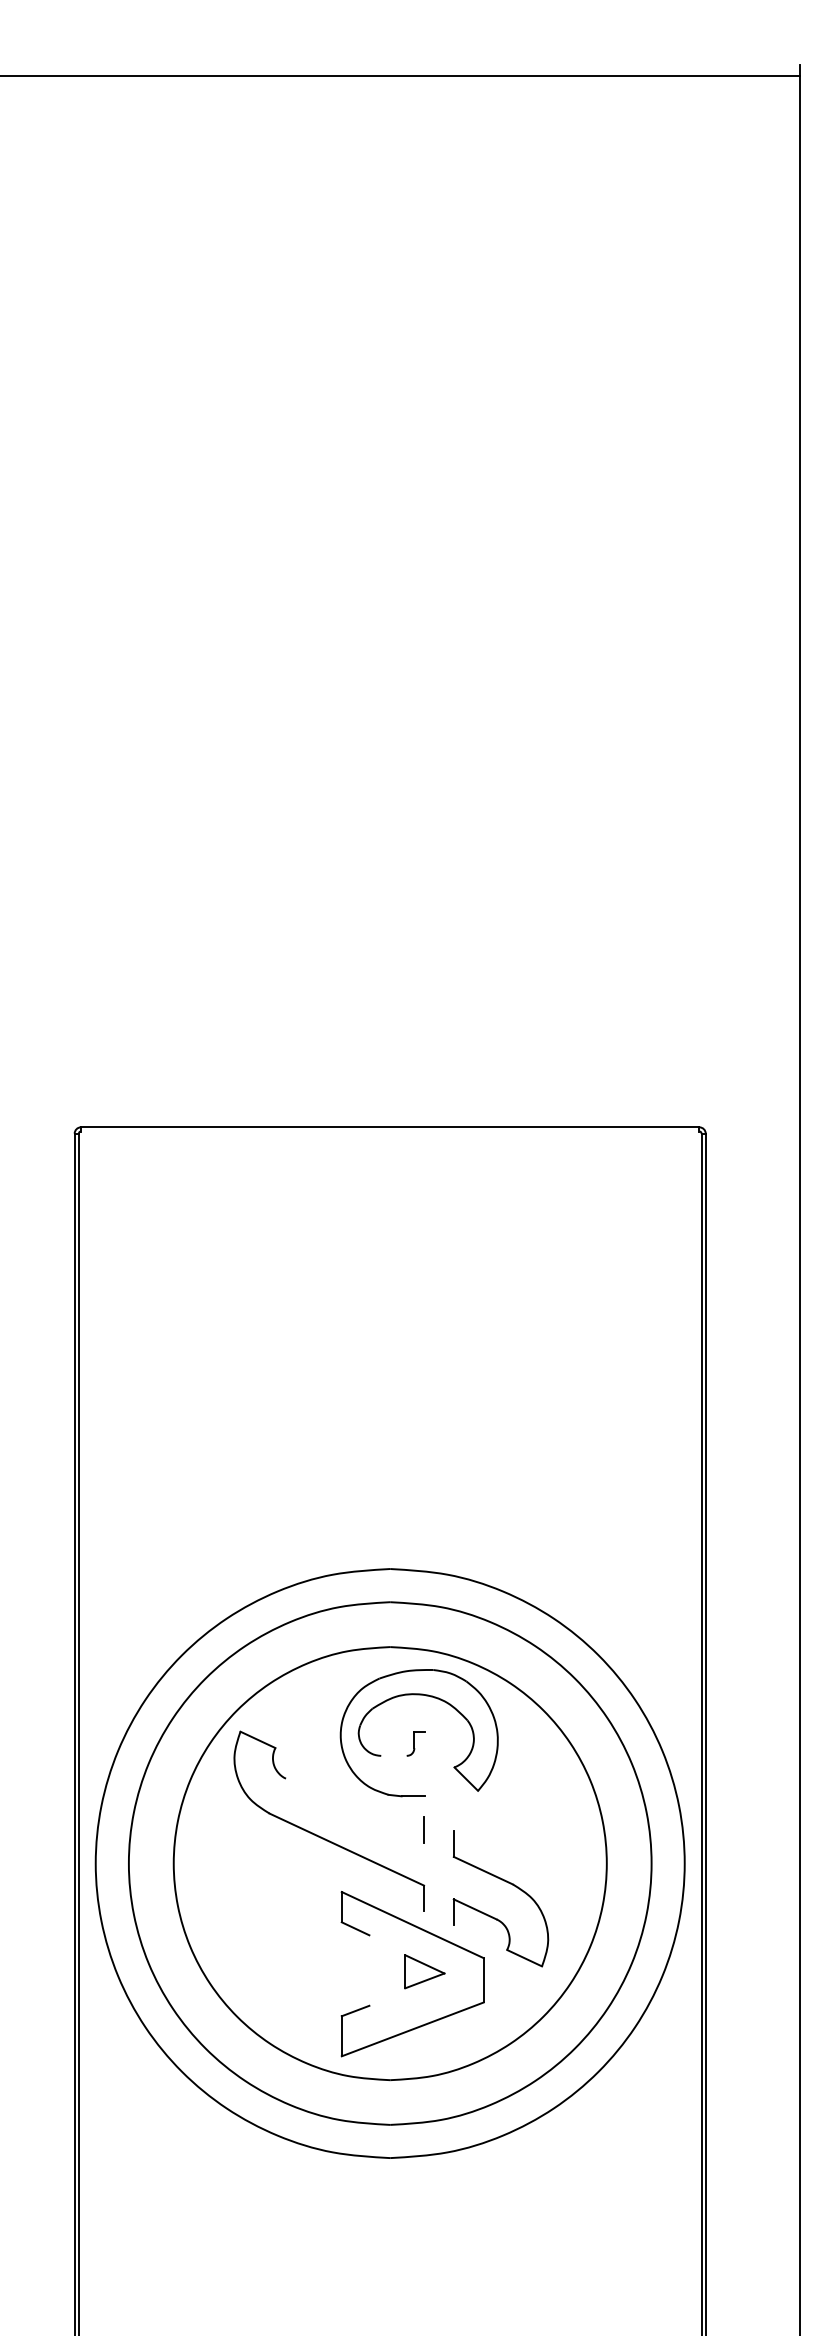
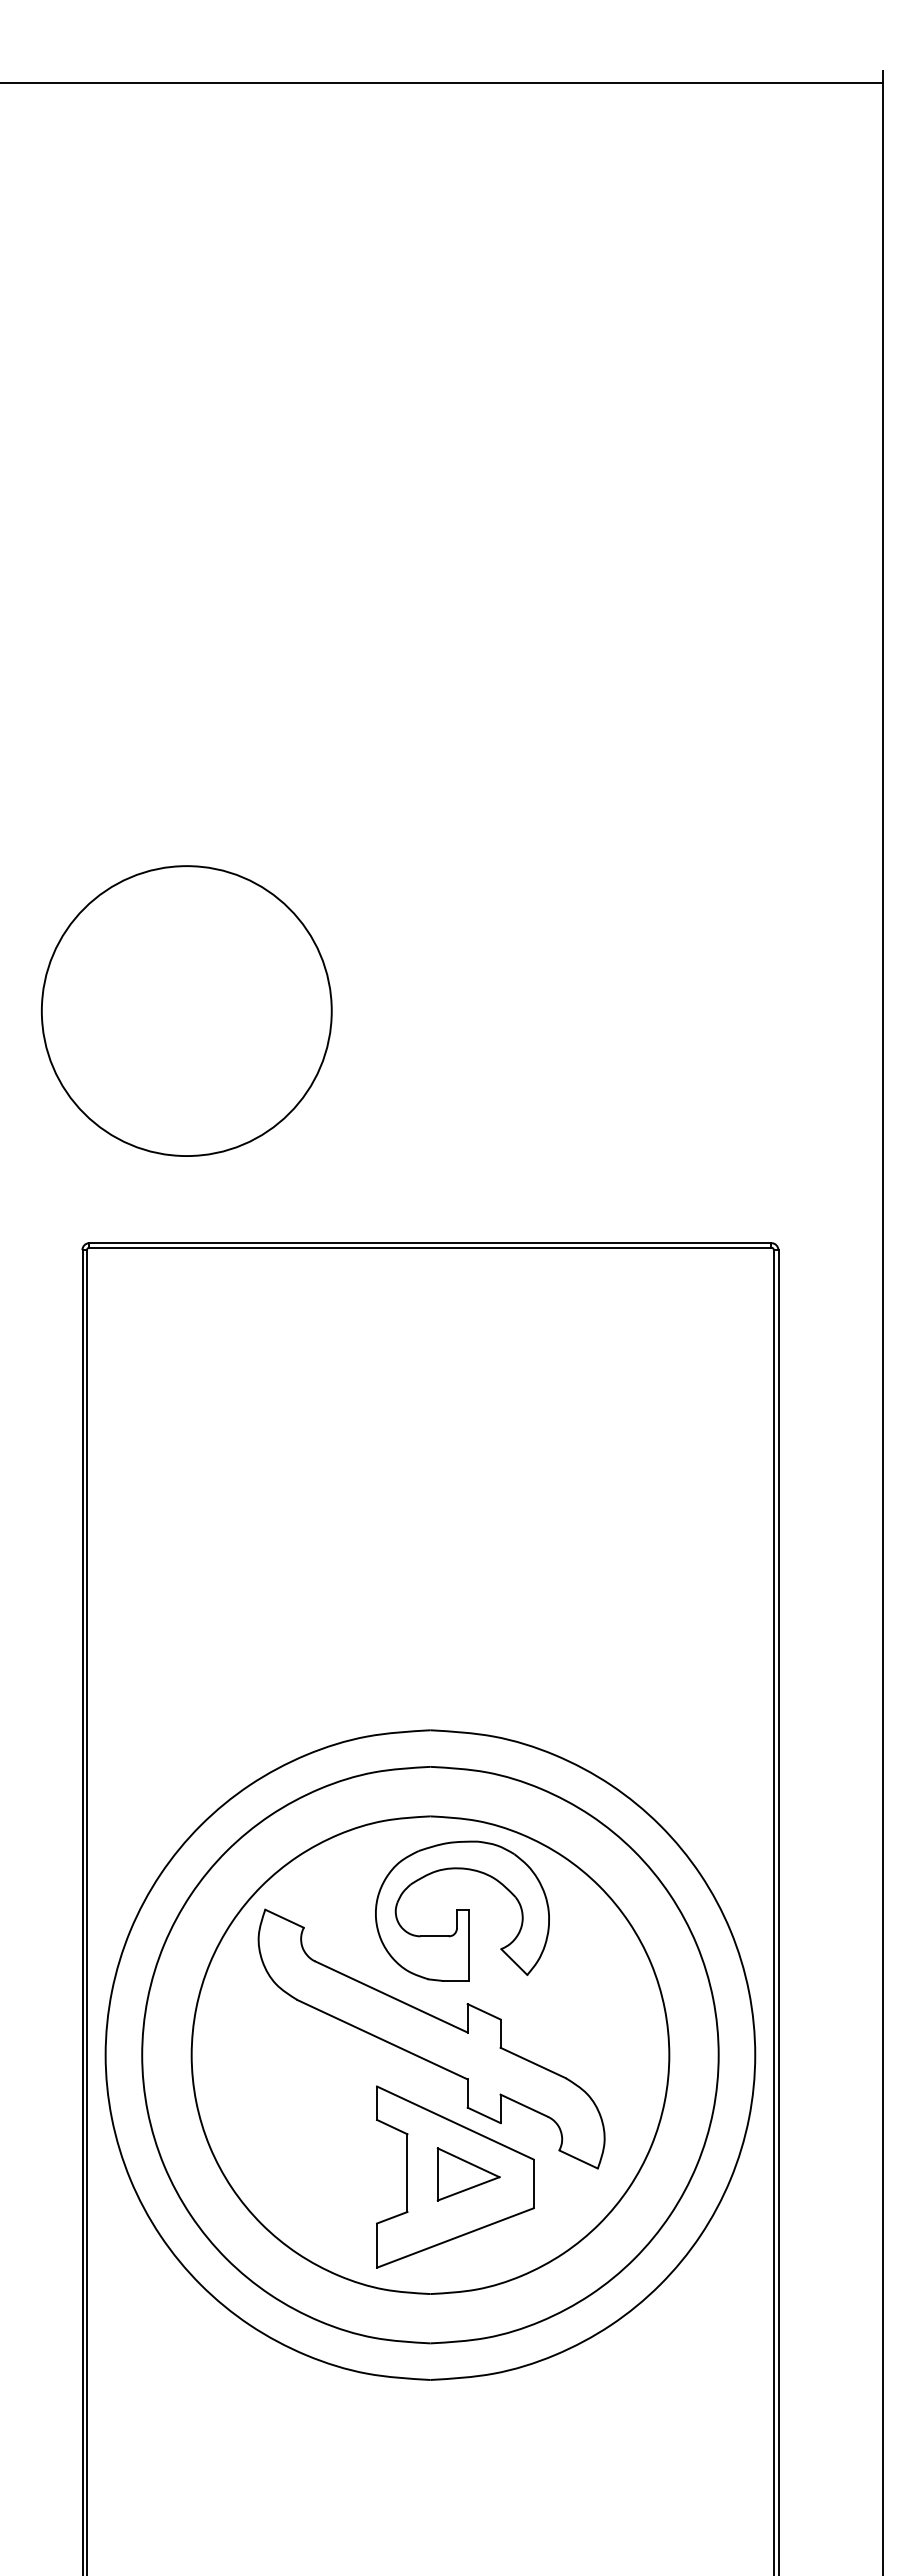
circle: (169, 916) -> (186, 1010), added
line: (390, 1131) -> (430, 1247), added
line: (393, 1755) -> (434, 1936), added
line: (425, 1764) -> (469, 1945), added
line: (354, 1810) -> (391, 1996), added
line: (438, 1823) -> (483, 2011), added
line: (438, 1918) -> (483, 2115), added
line: (369, 1970) -> (407, 2173), added
part: (424, 1971) -> (468, 2174), size x1.43

